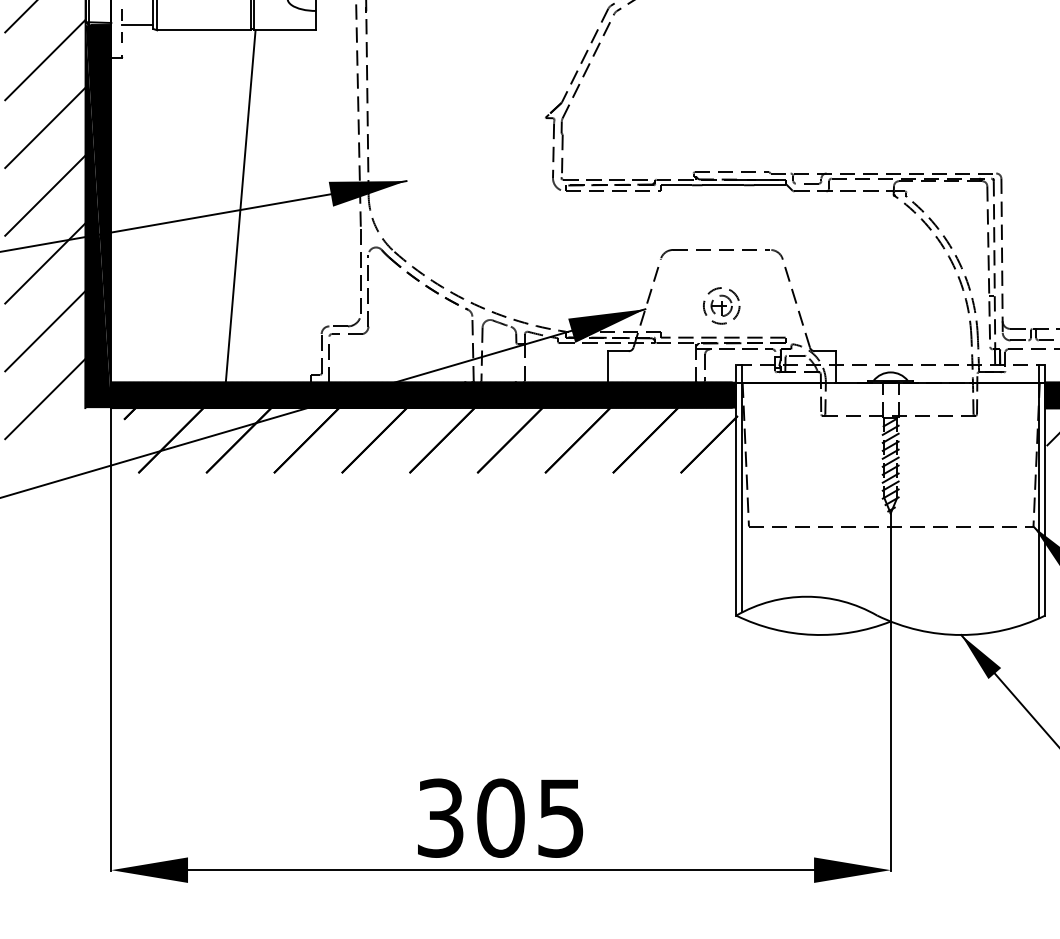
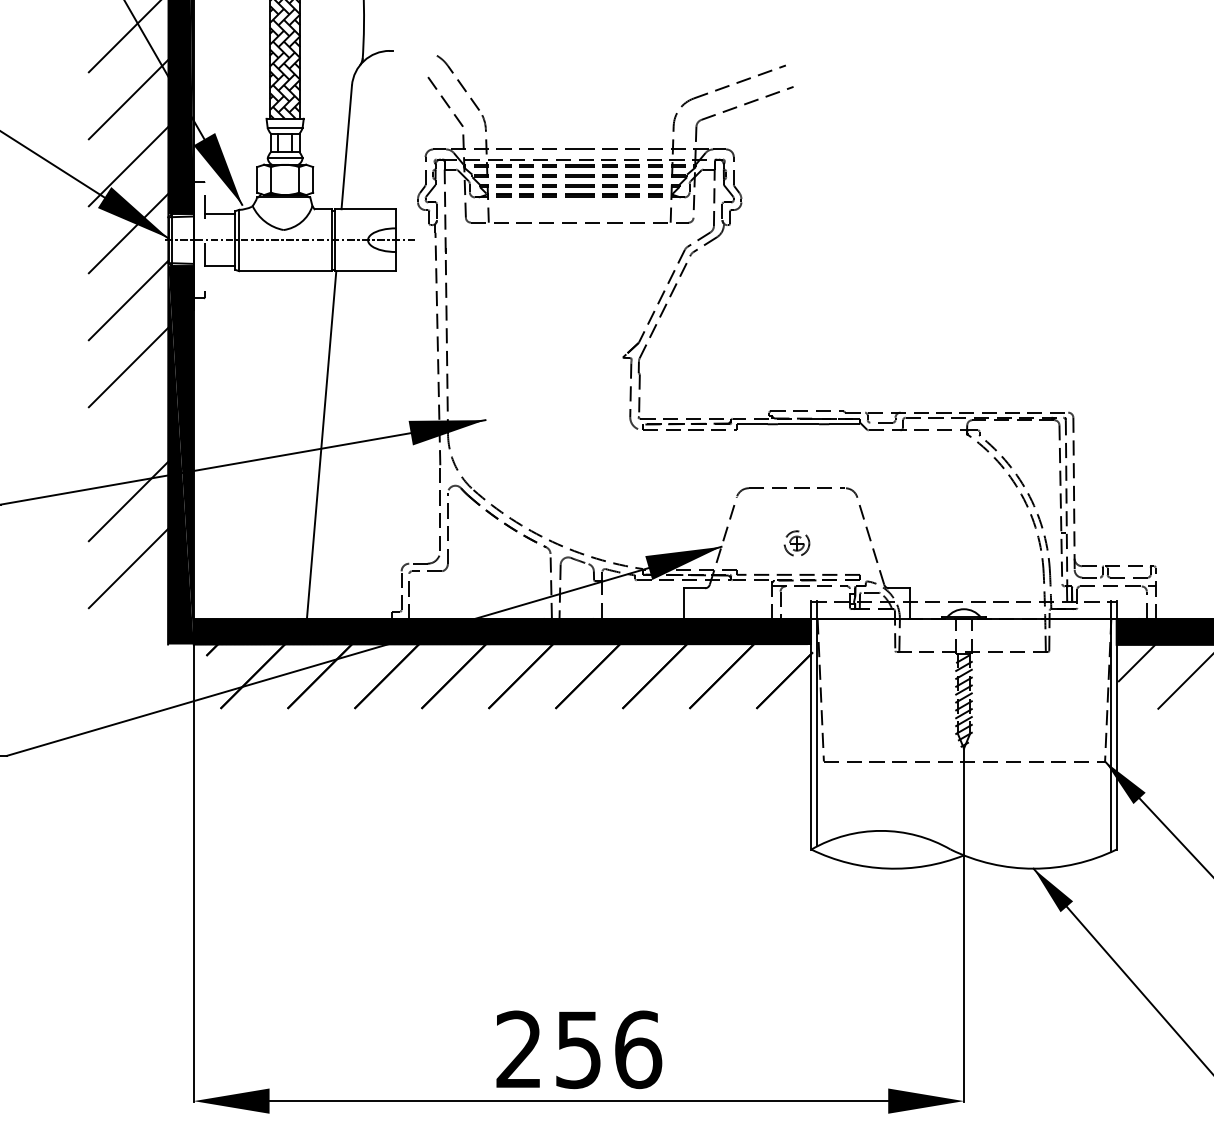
line: (45, 195) -> (128, 434), removed
part: (721, 305) -> (796, 543), size x0.7
line: (45, 399) -> (128, 635), removed
text: (501, 817) -> (579, 1049), 305 -> 256

